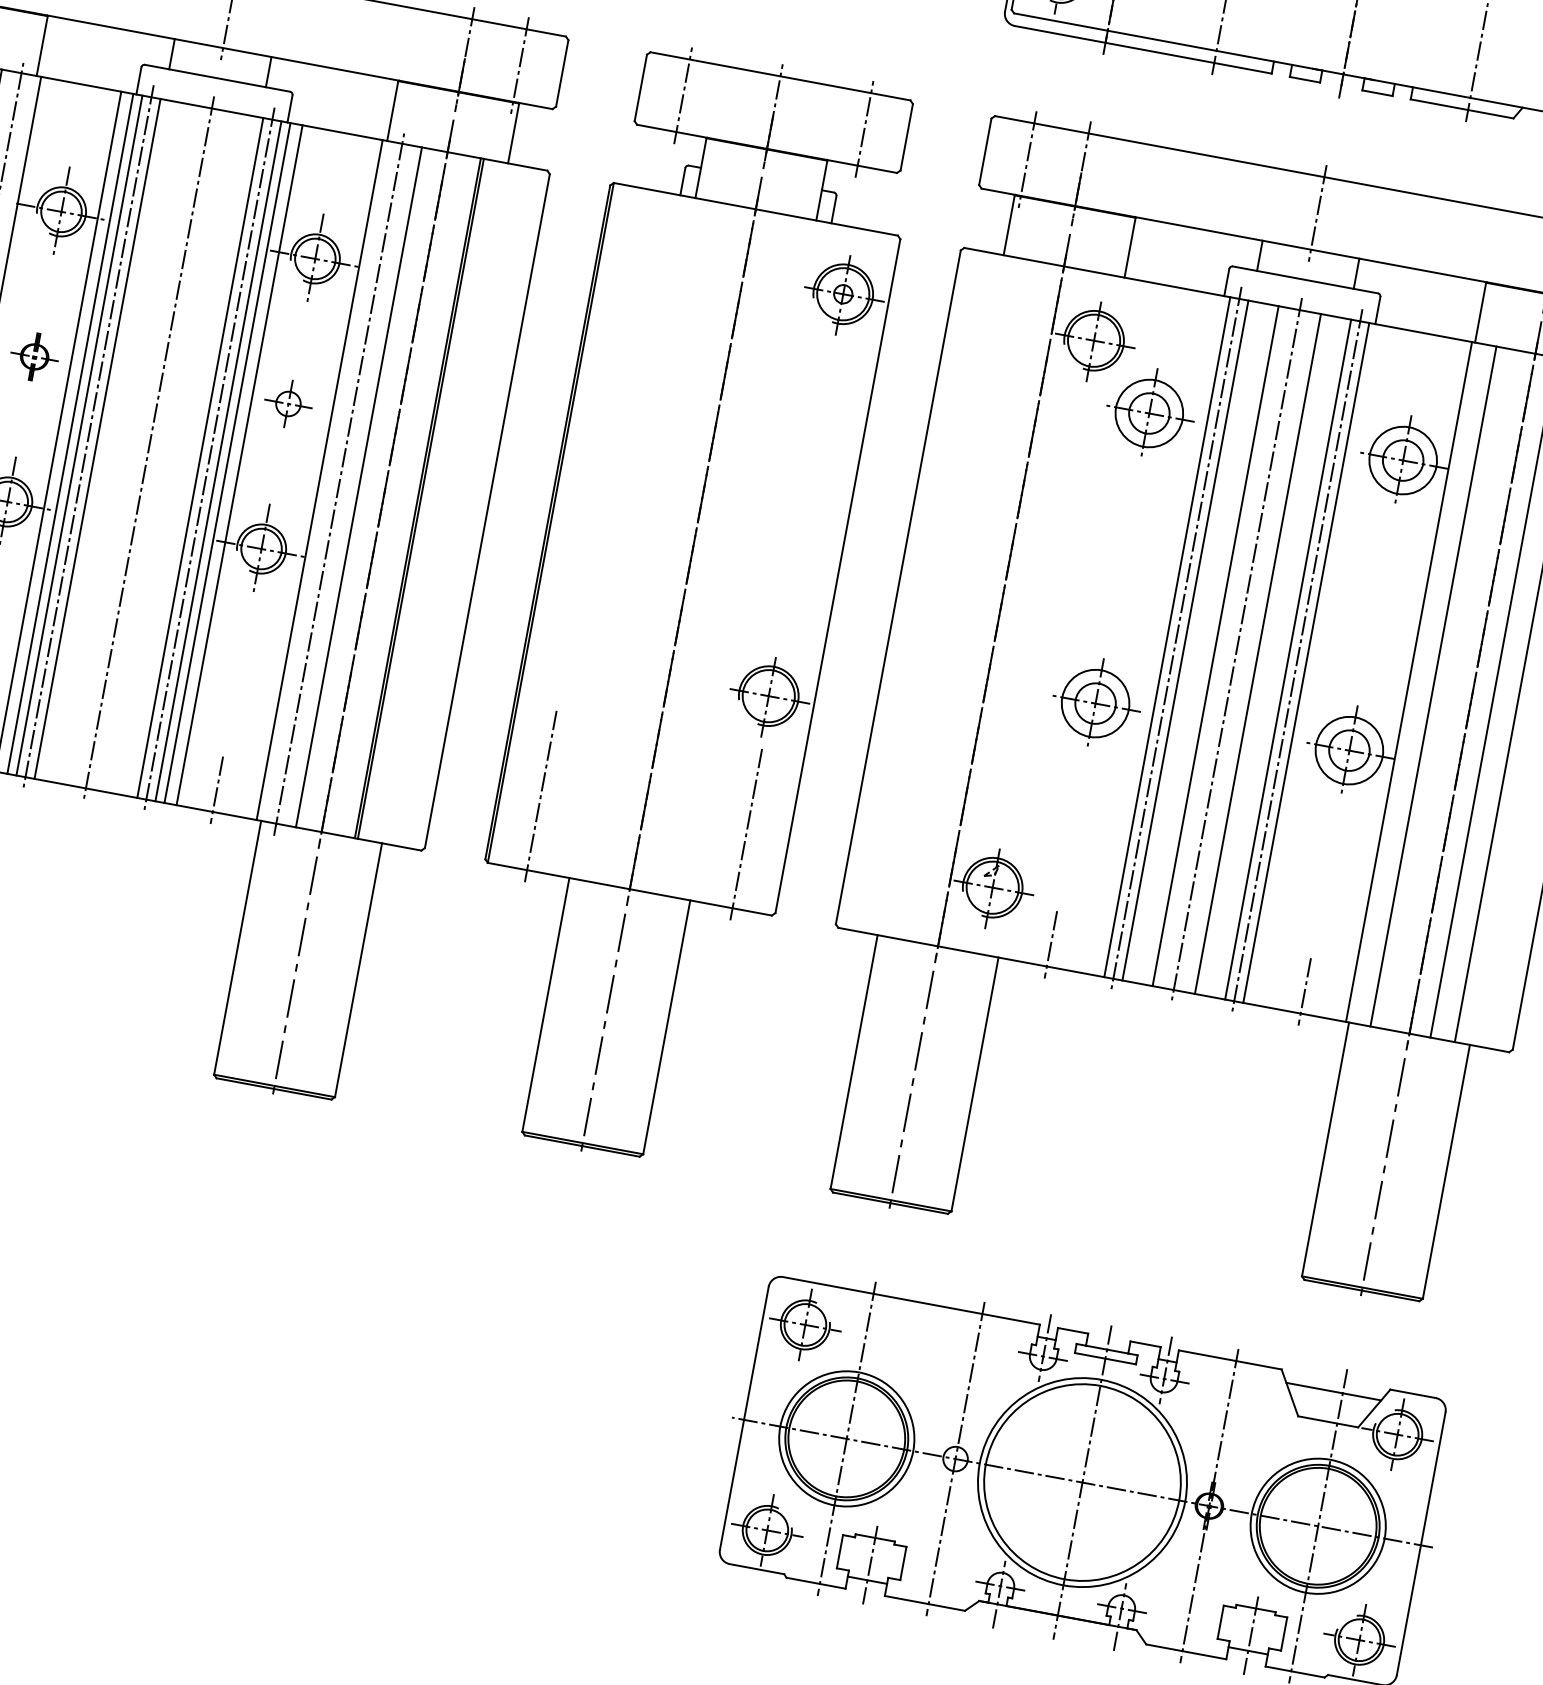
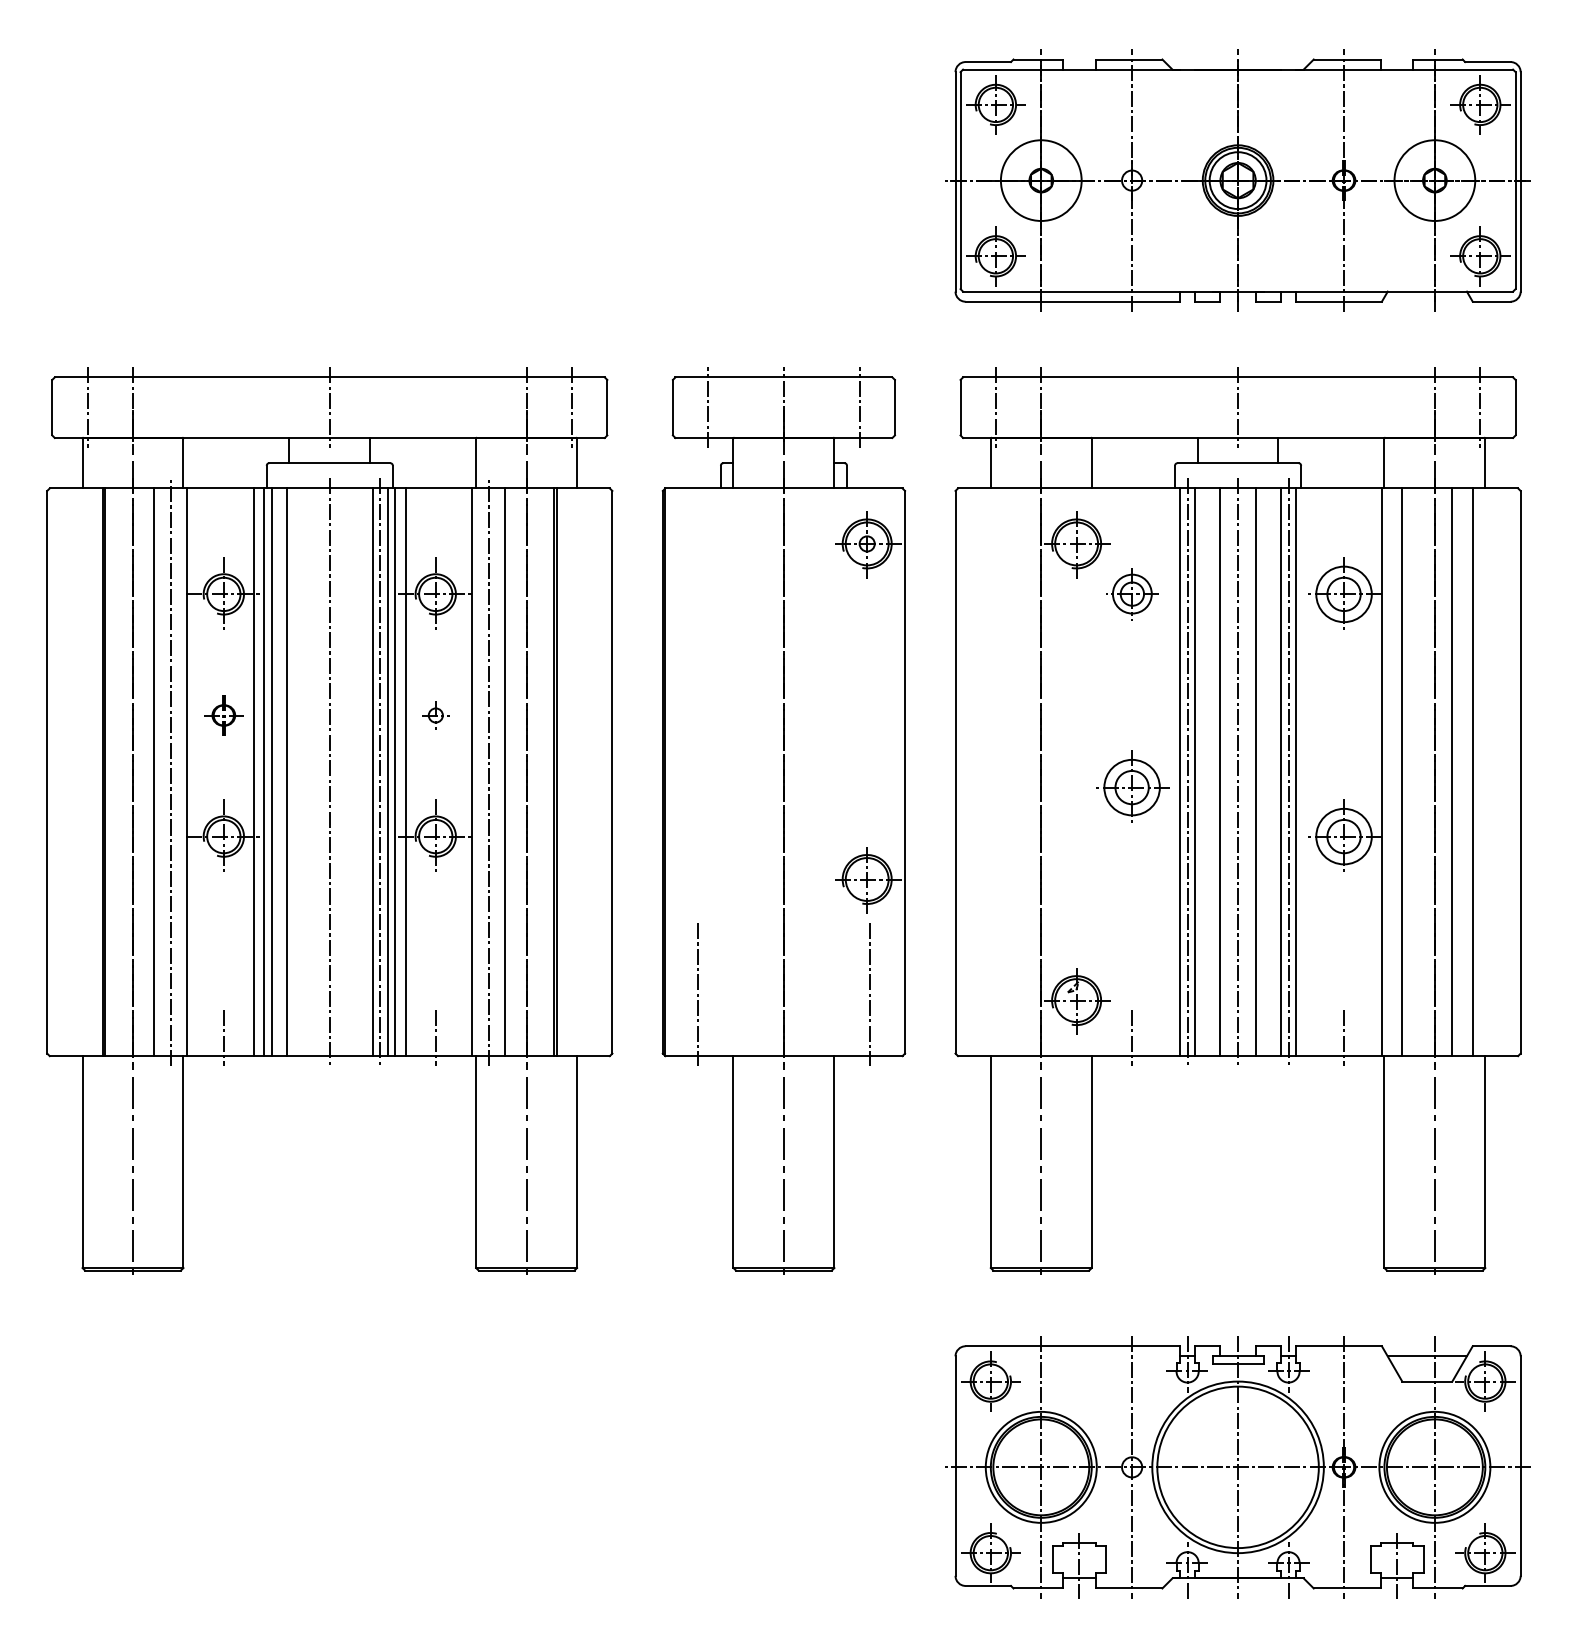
part: (288, 403) -> (435, 715), size x0.7
part: (1150, 412) -> (1132, 593), size x0.7
line: (88, 437) -> (279, 772), removed
part: (1096, 702) -> (1132, 786), moved

